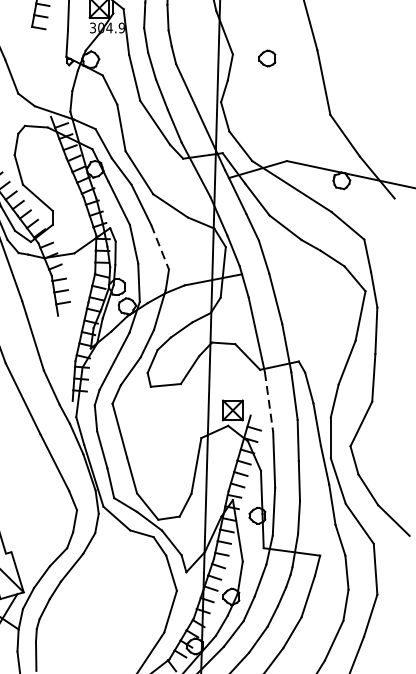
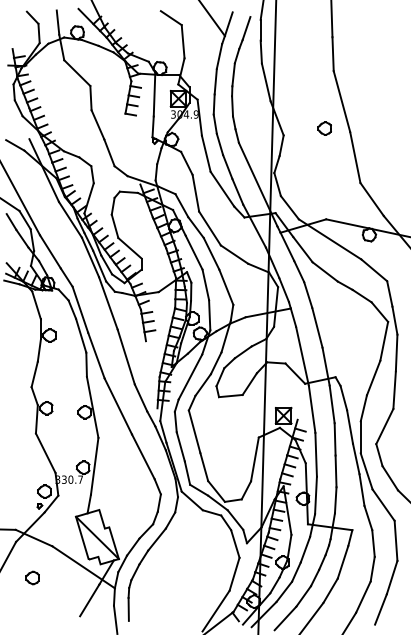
part: (266, 58) -> (324, 128), moved
line: (160, 247) -> (226, 287), dashed -> solid
line: (269, 402) -> (312, 409), dashed -> solid

